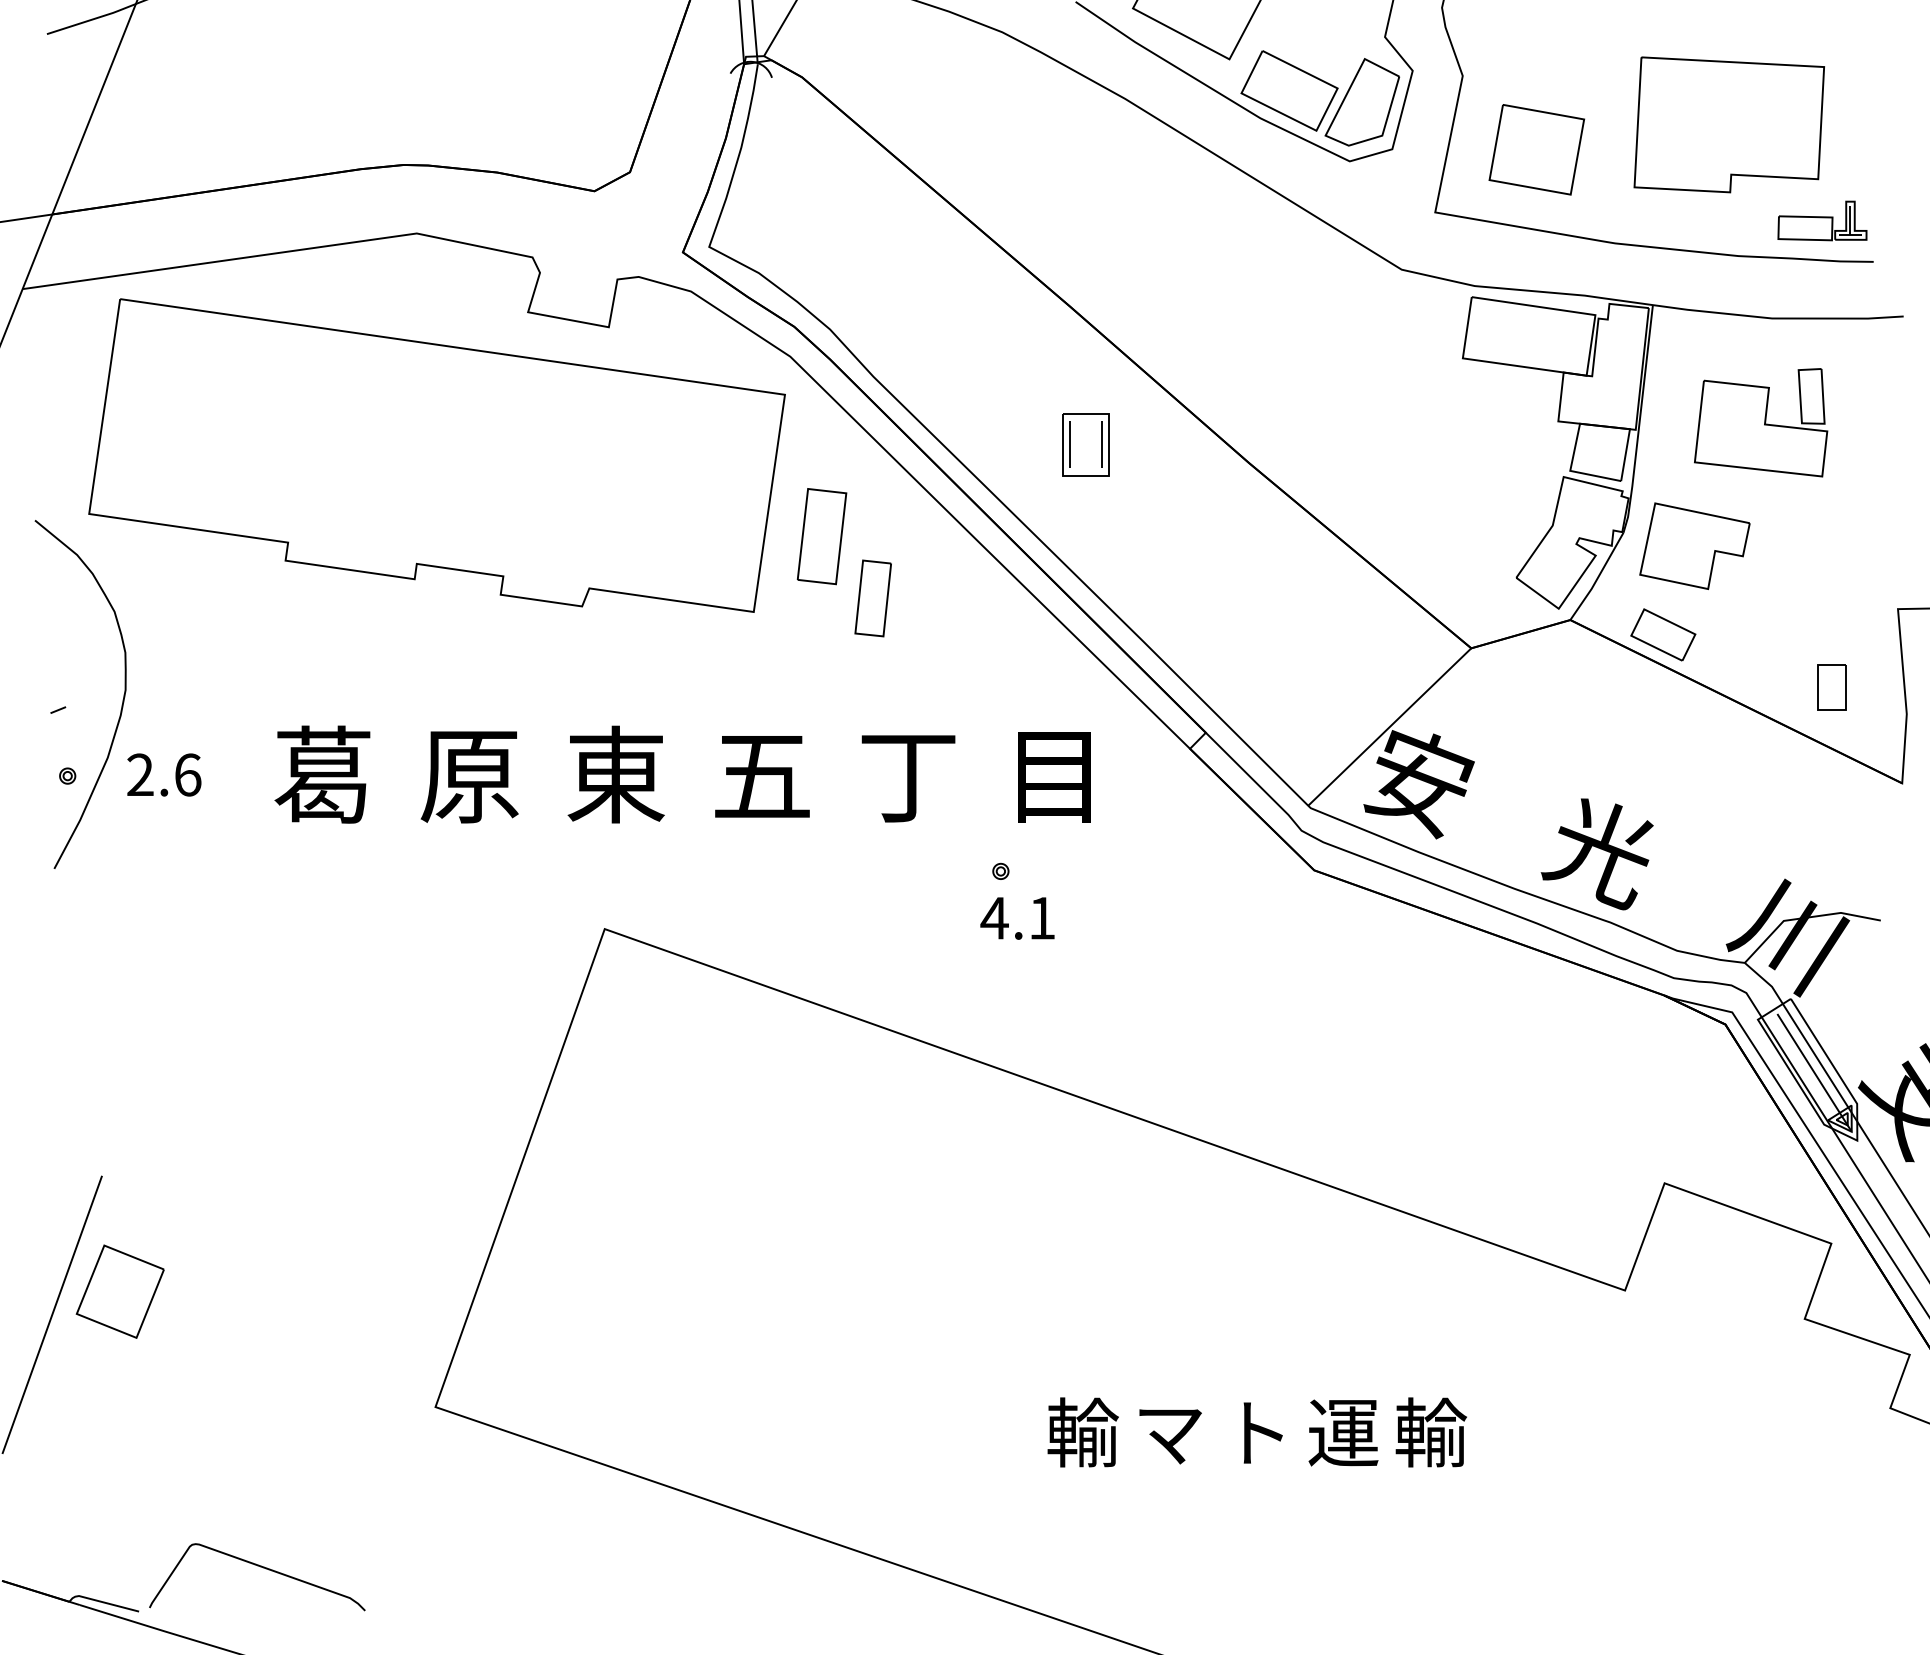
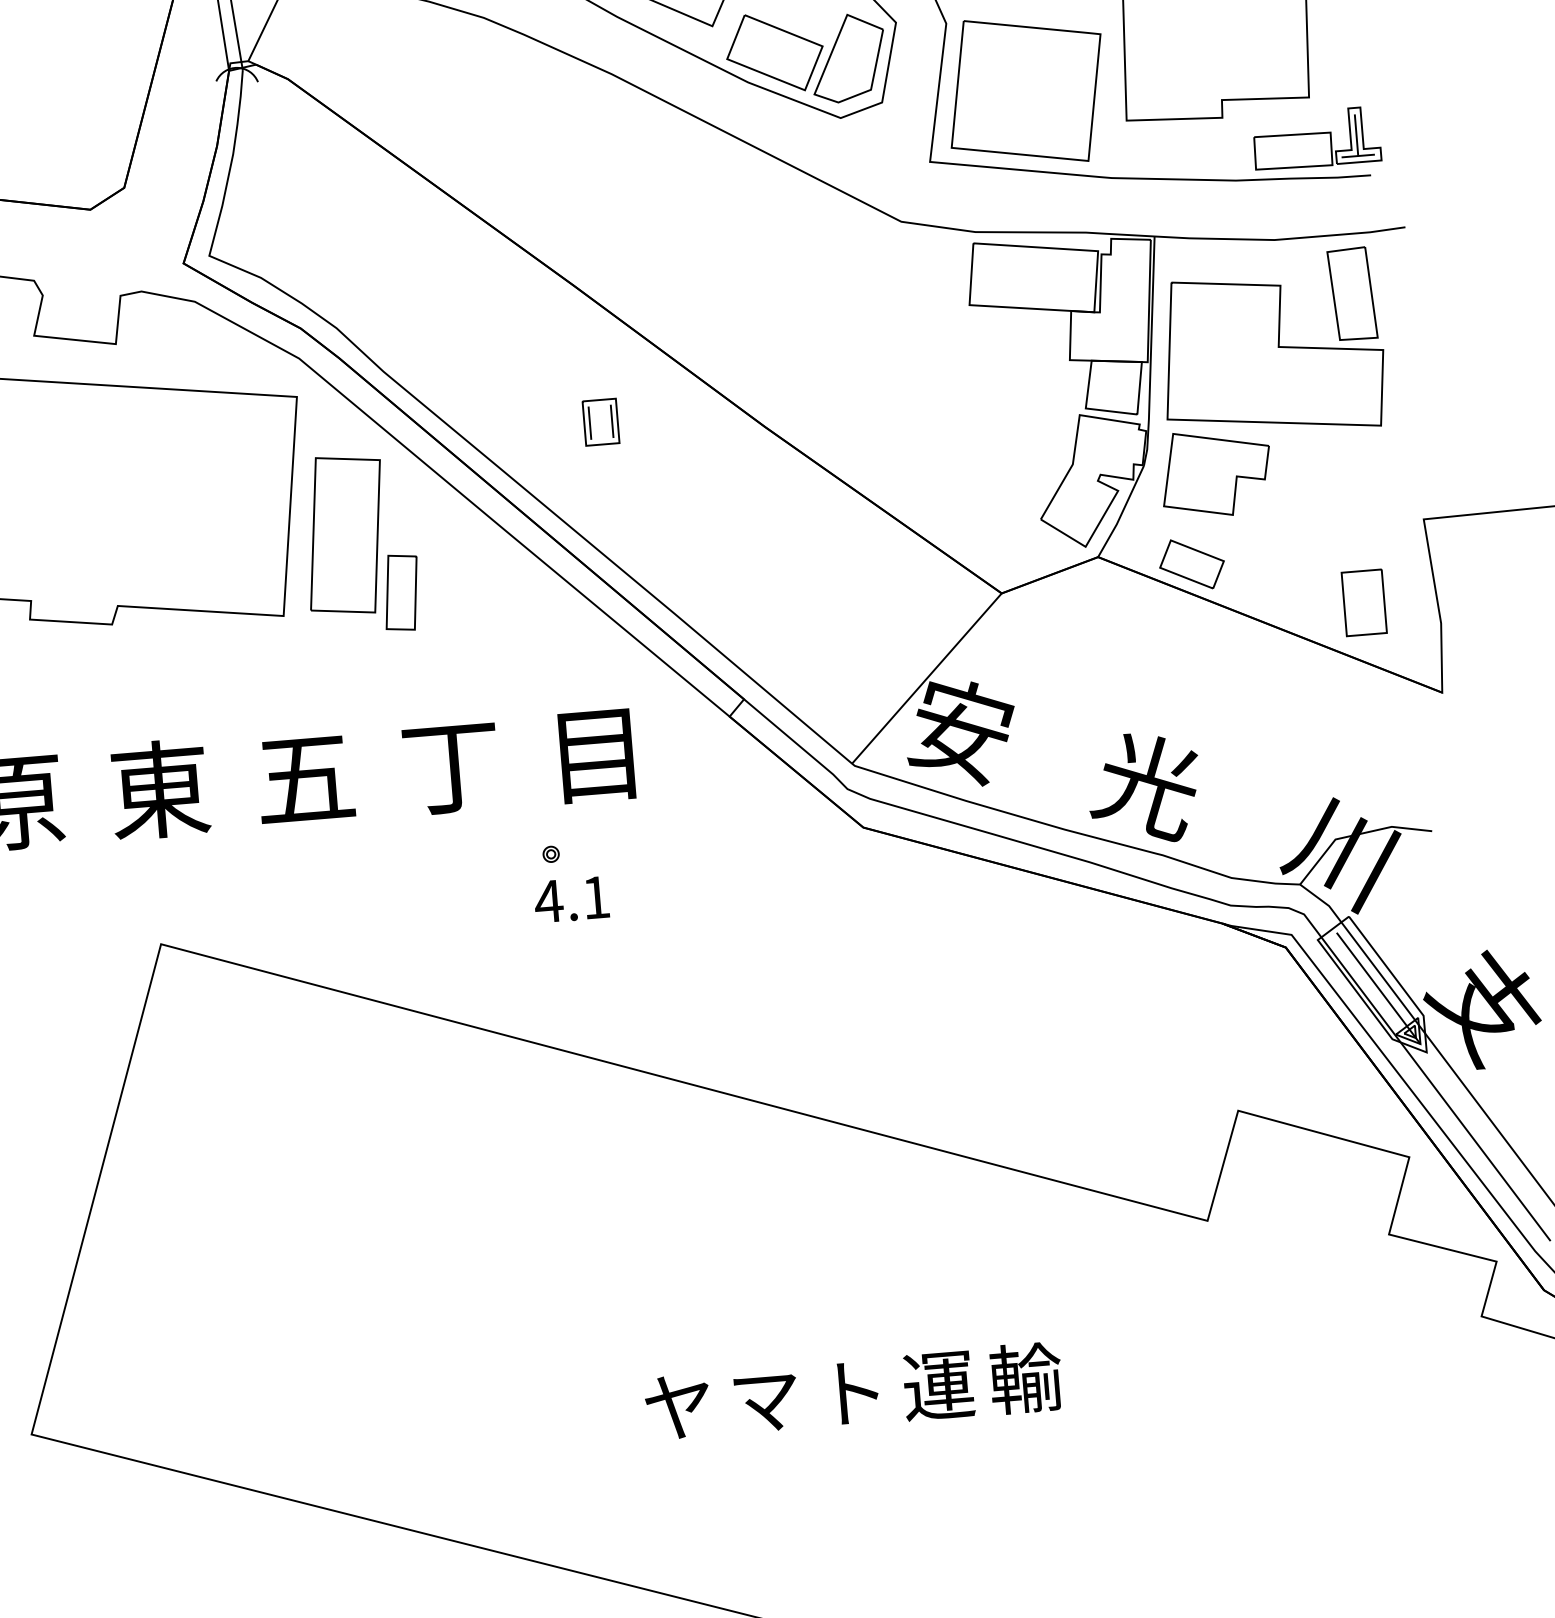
part: (1536, 149) -> (1025, 90), size x1.67
part: (1822, 220) -> (1316, 138), size x1.43
part: (1760, 422) -> (1271, 344), size x1.67
part: (1085, 444) -> (600, 421), size x0.71
part: (821, 536) -> (344, 535), size x1.67
part: (1831, 687) -> (1363, 602), size x1.43
text: (1082, 1432) -> (678, 1406), 輸 -> ヤ

